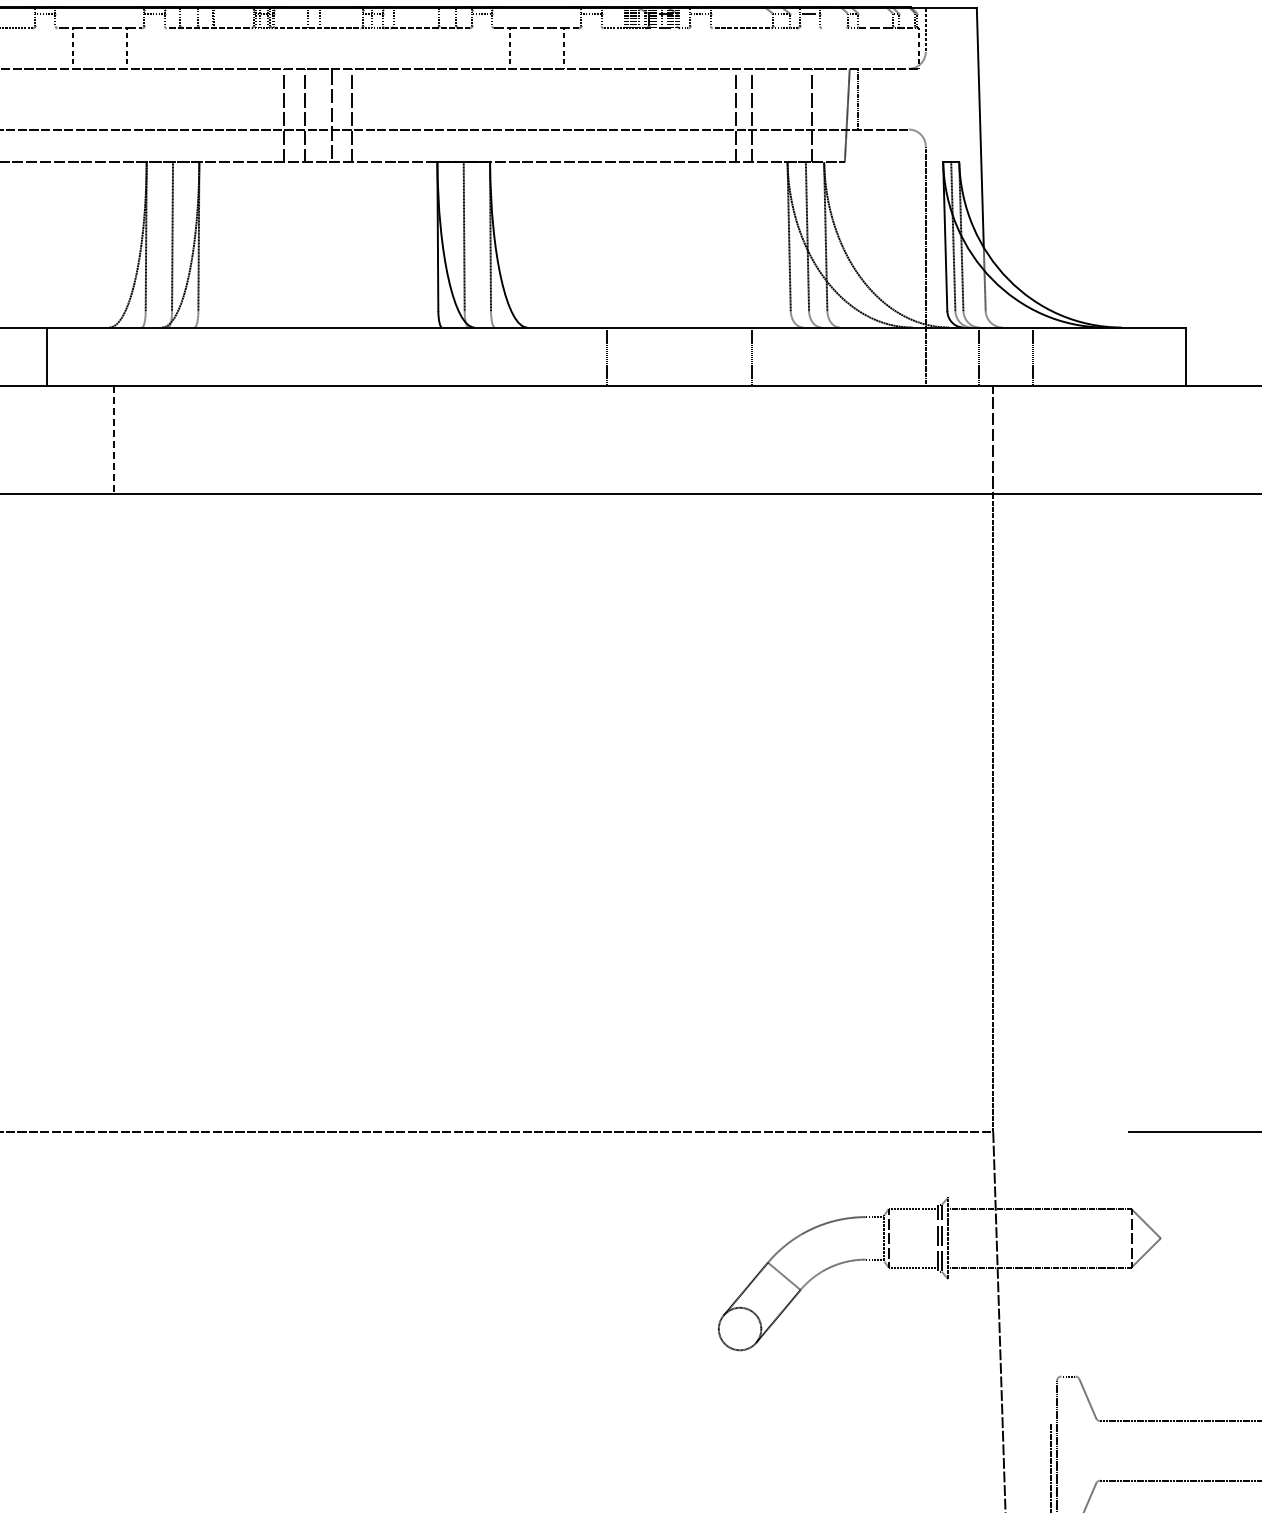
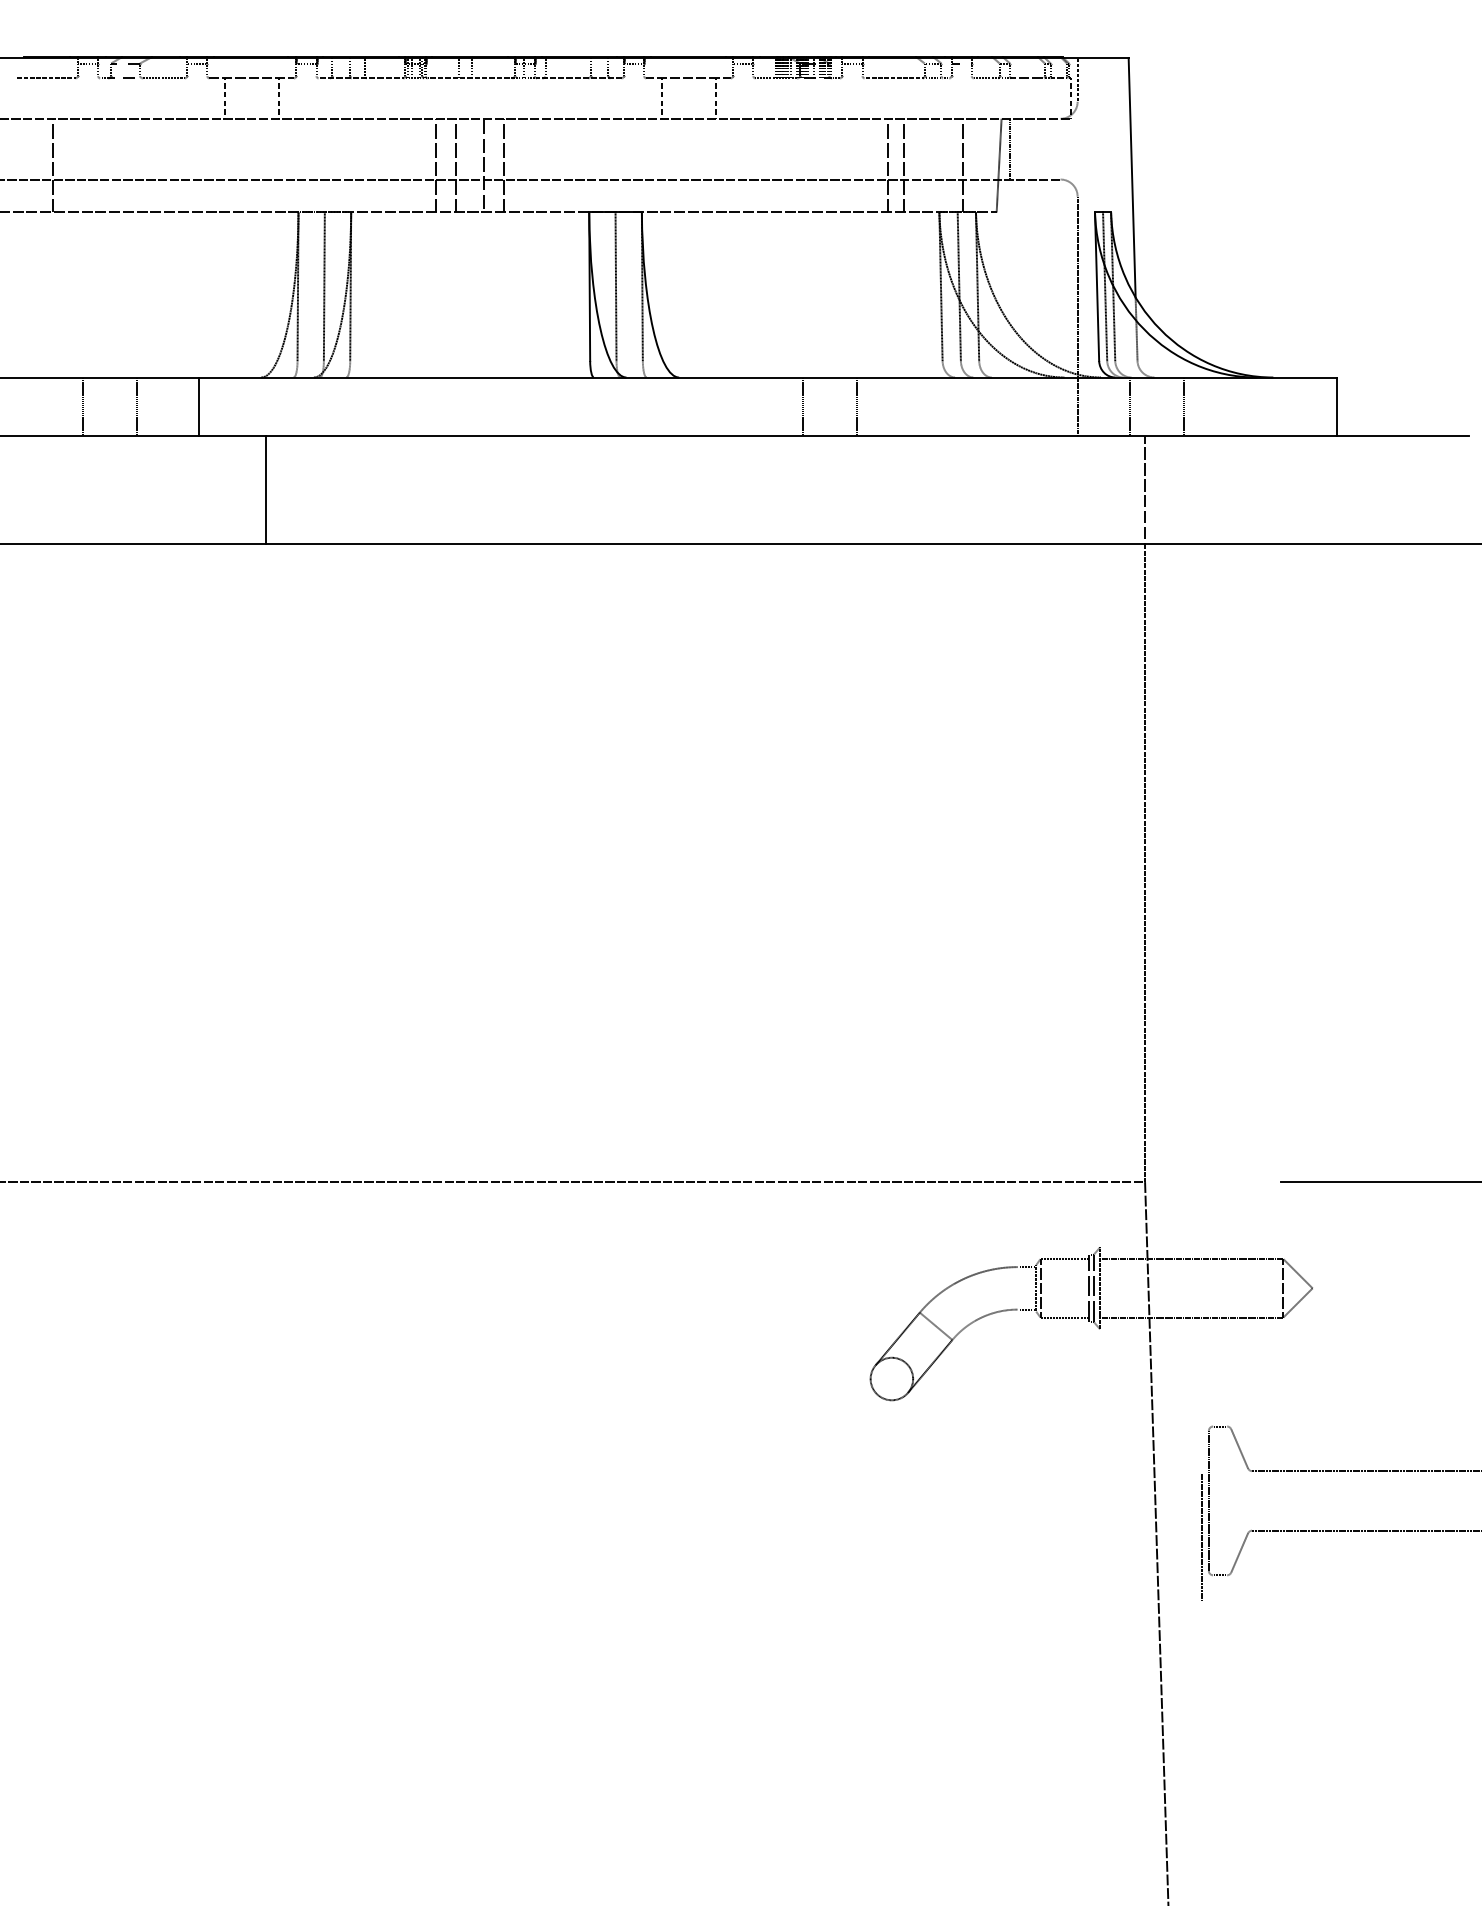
line: (833, 28) -> (985, 78), added
line: (606, 356) -> (803, 406), moved
line: (751, 356) -> (857, 406), moved
line: (114, 440) -> (266, 490), dashed -> solid

